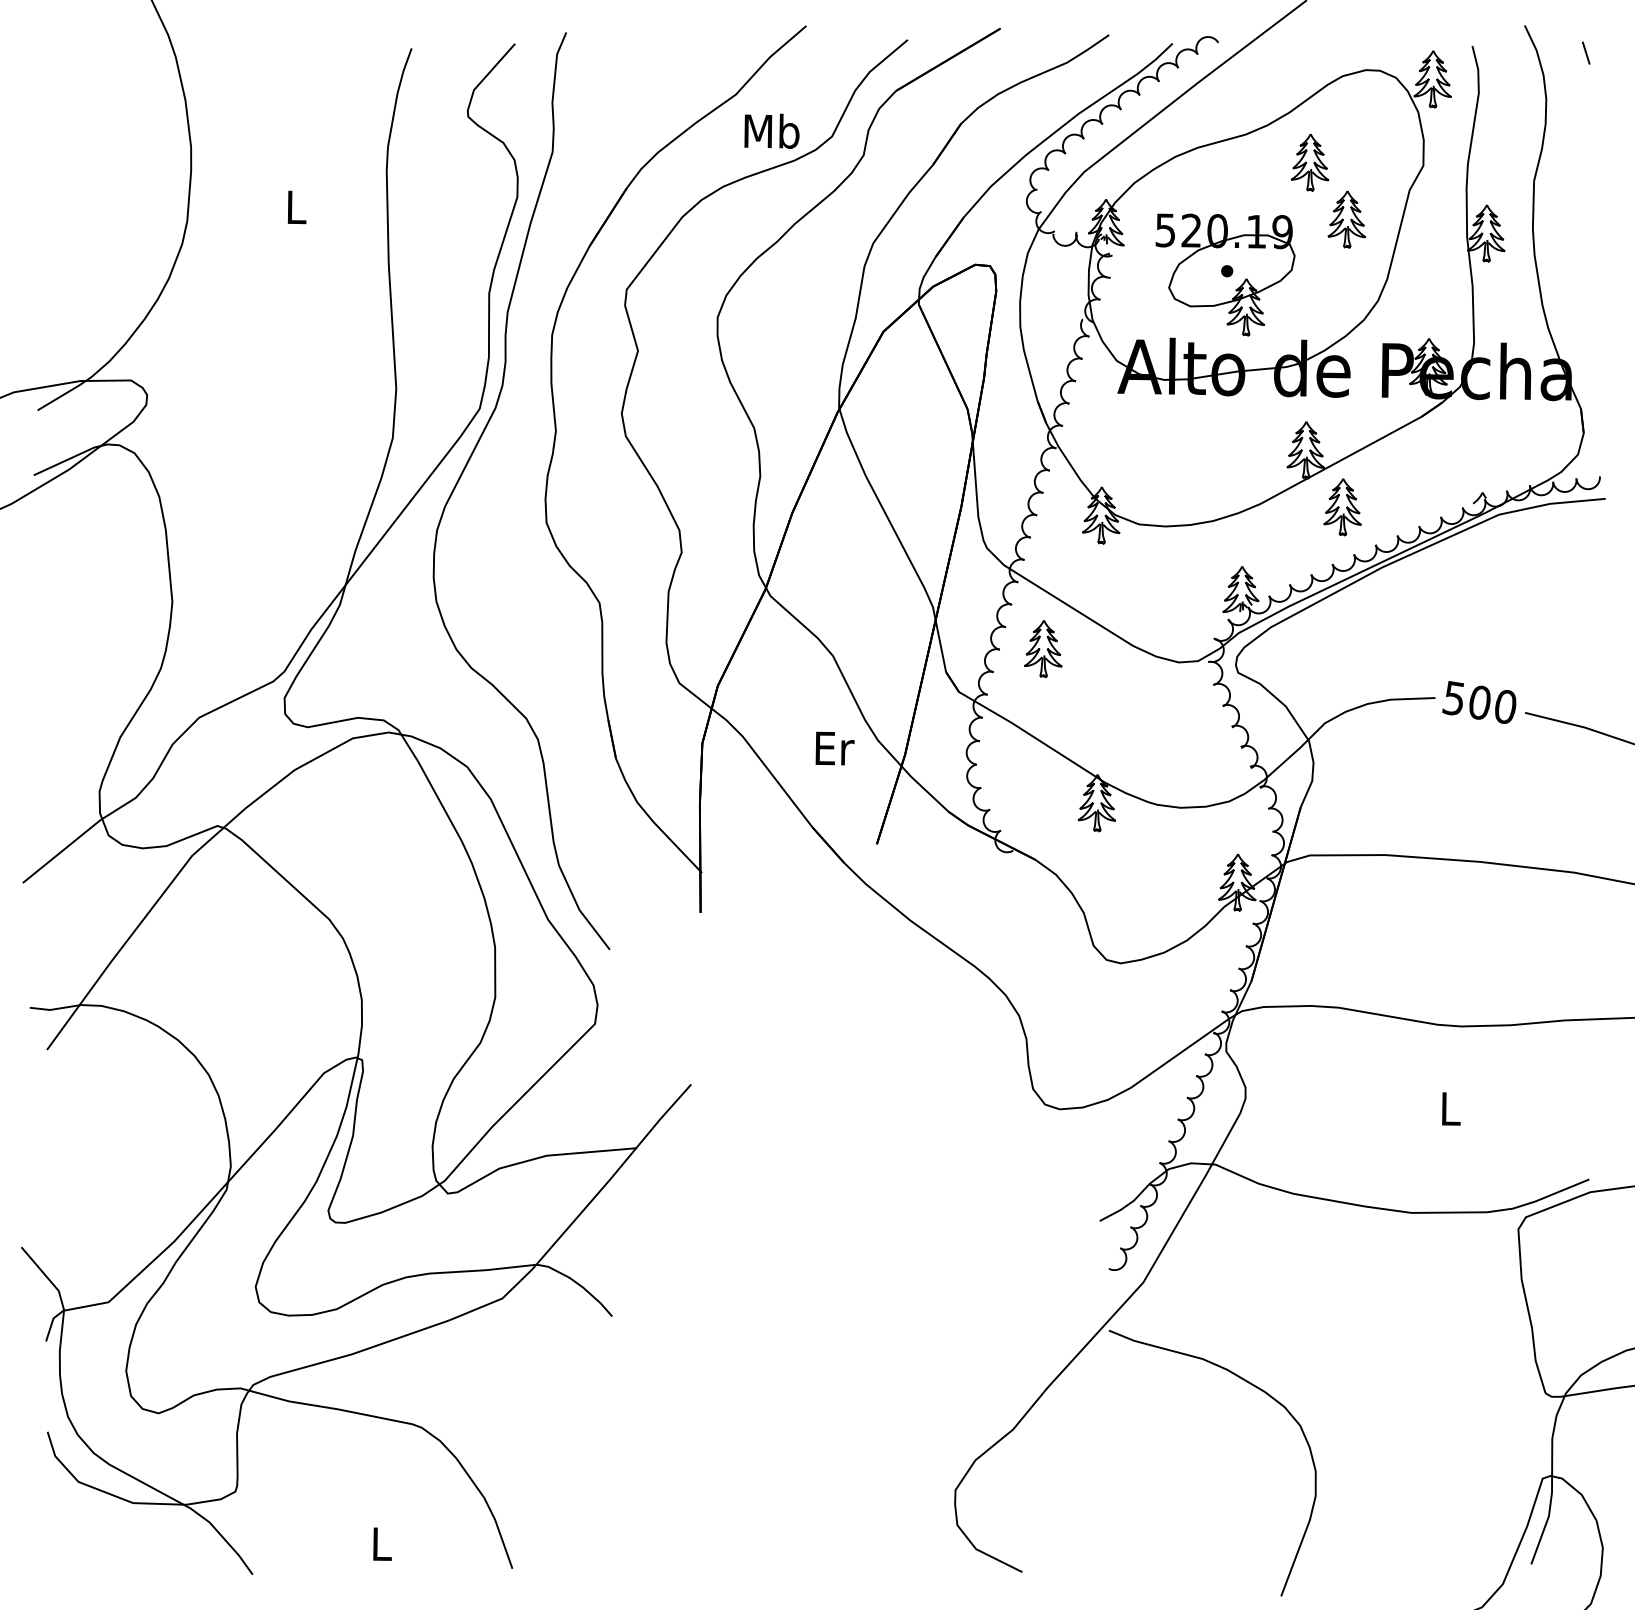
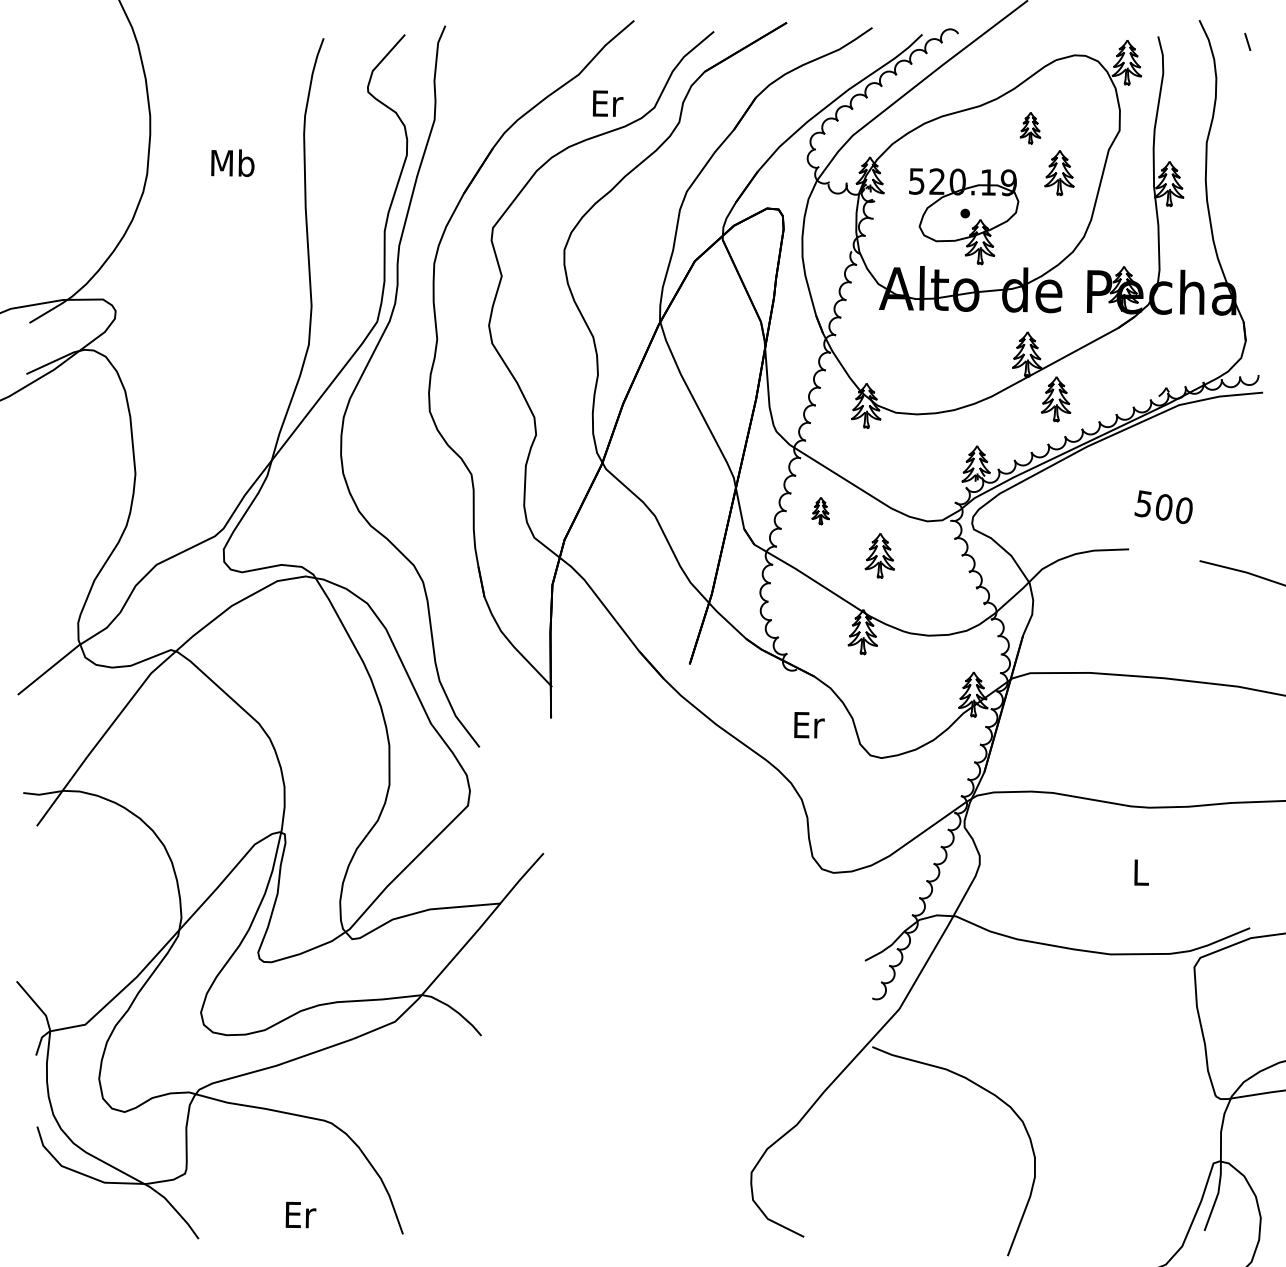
text: (771, 130) -> (606, 102), Mb -> Er
part: (1309, 162) -> (1030, 128), size x0.7
text: (295, 206) -> (232, 162), L -> Mb
part: (1043, 649) -> (820, 511), size x0.6
text: (1479, 702) -> (1163, 507), moved
part: (1118, 706) -> (879, 556), added
text: (834, 748) -> (808, 725), moved
text: (382, 1543) -> (300, 1214), L -> Er

